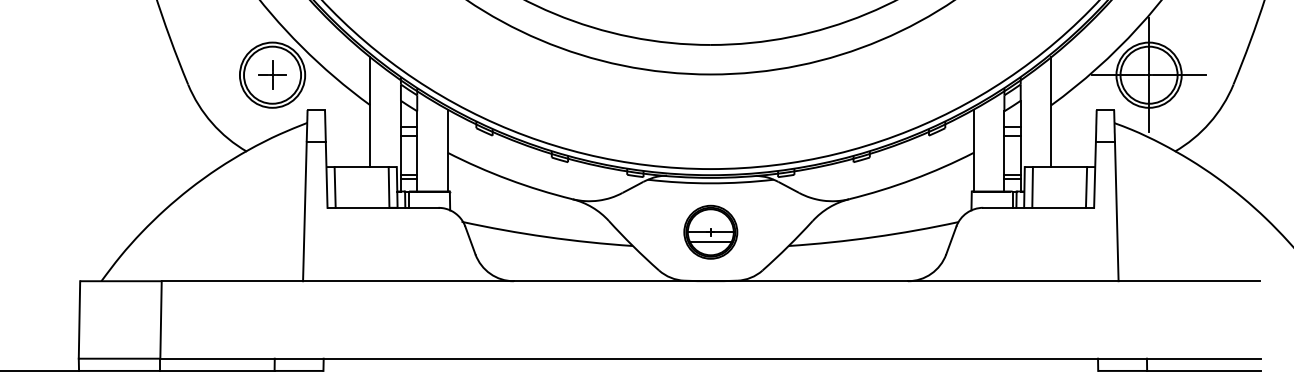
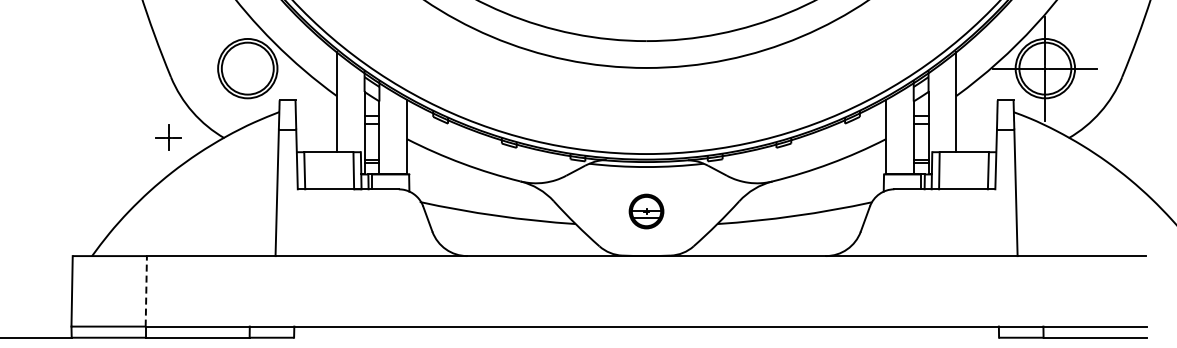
part: (272, 75) -> (168, 137), moved
part: (710, 232) -> (646, 211), size x0.7
line: (161, 319) -> (146, 290), solid -> dashed

